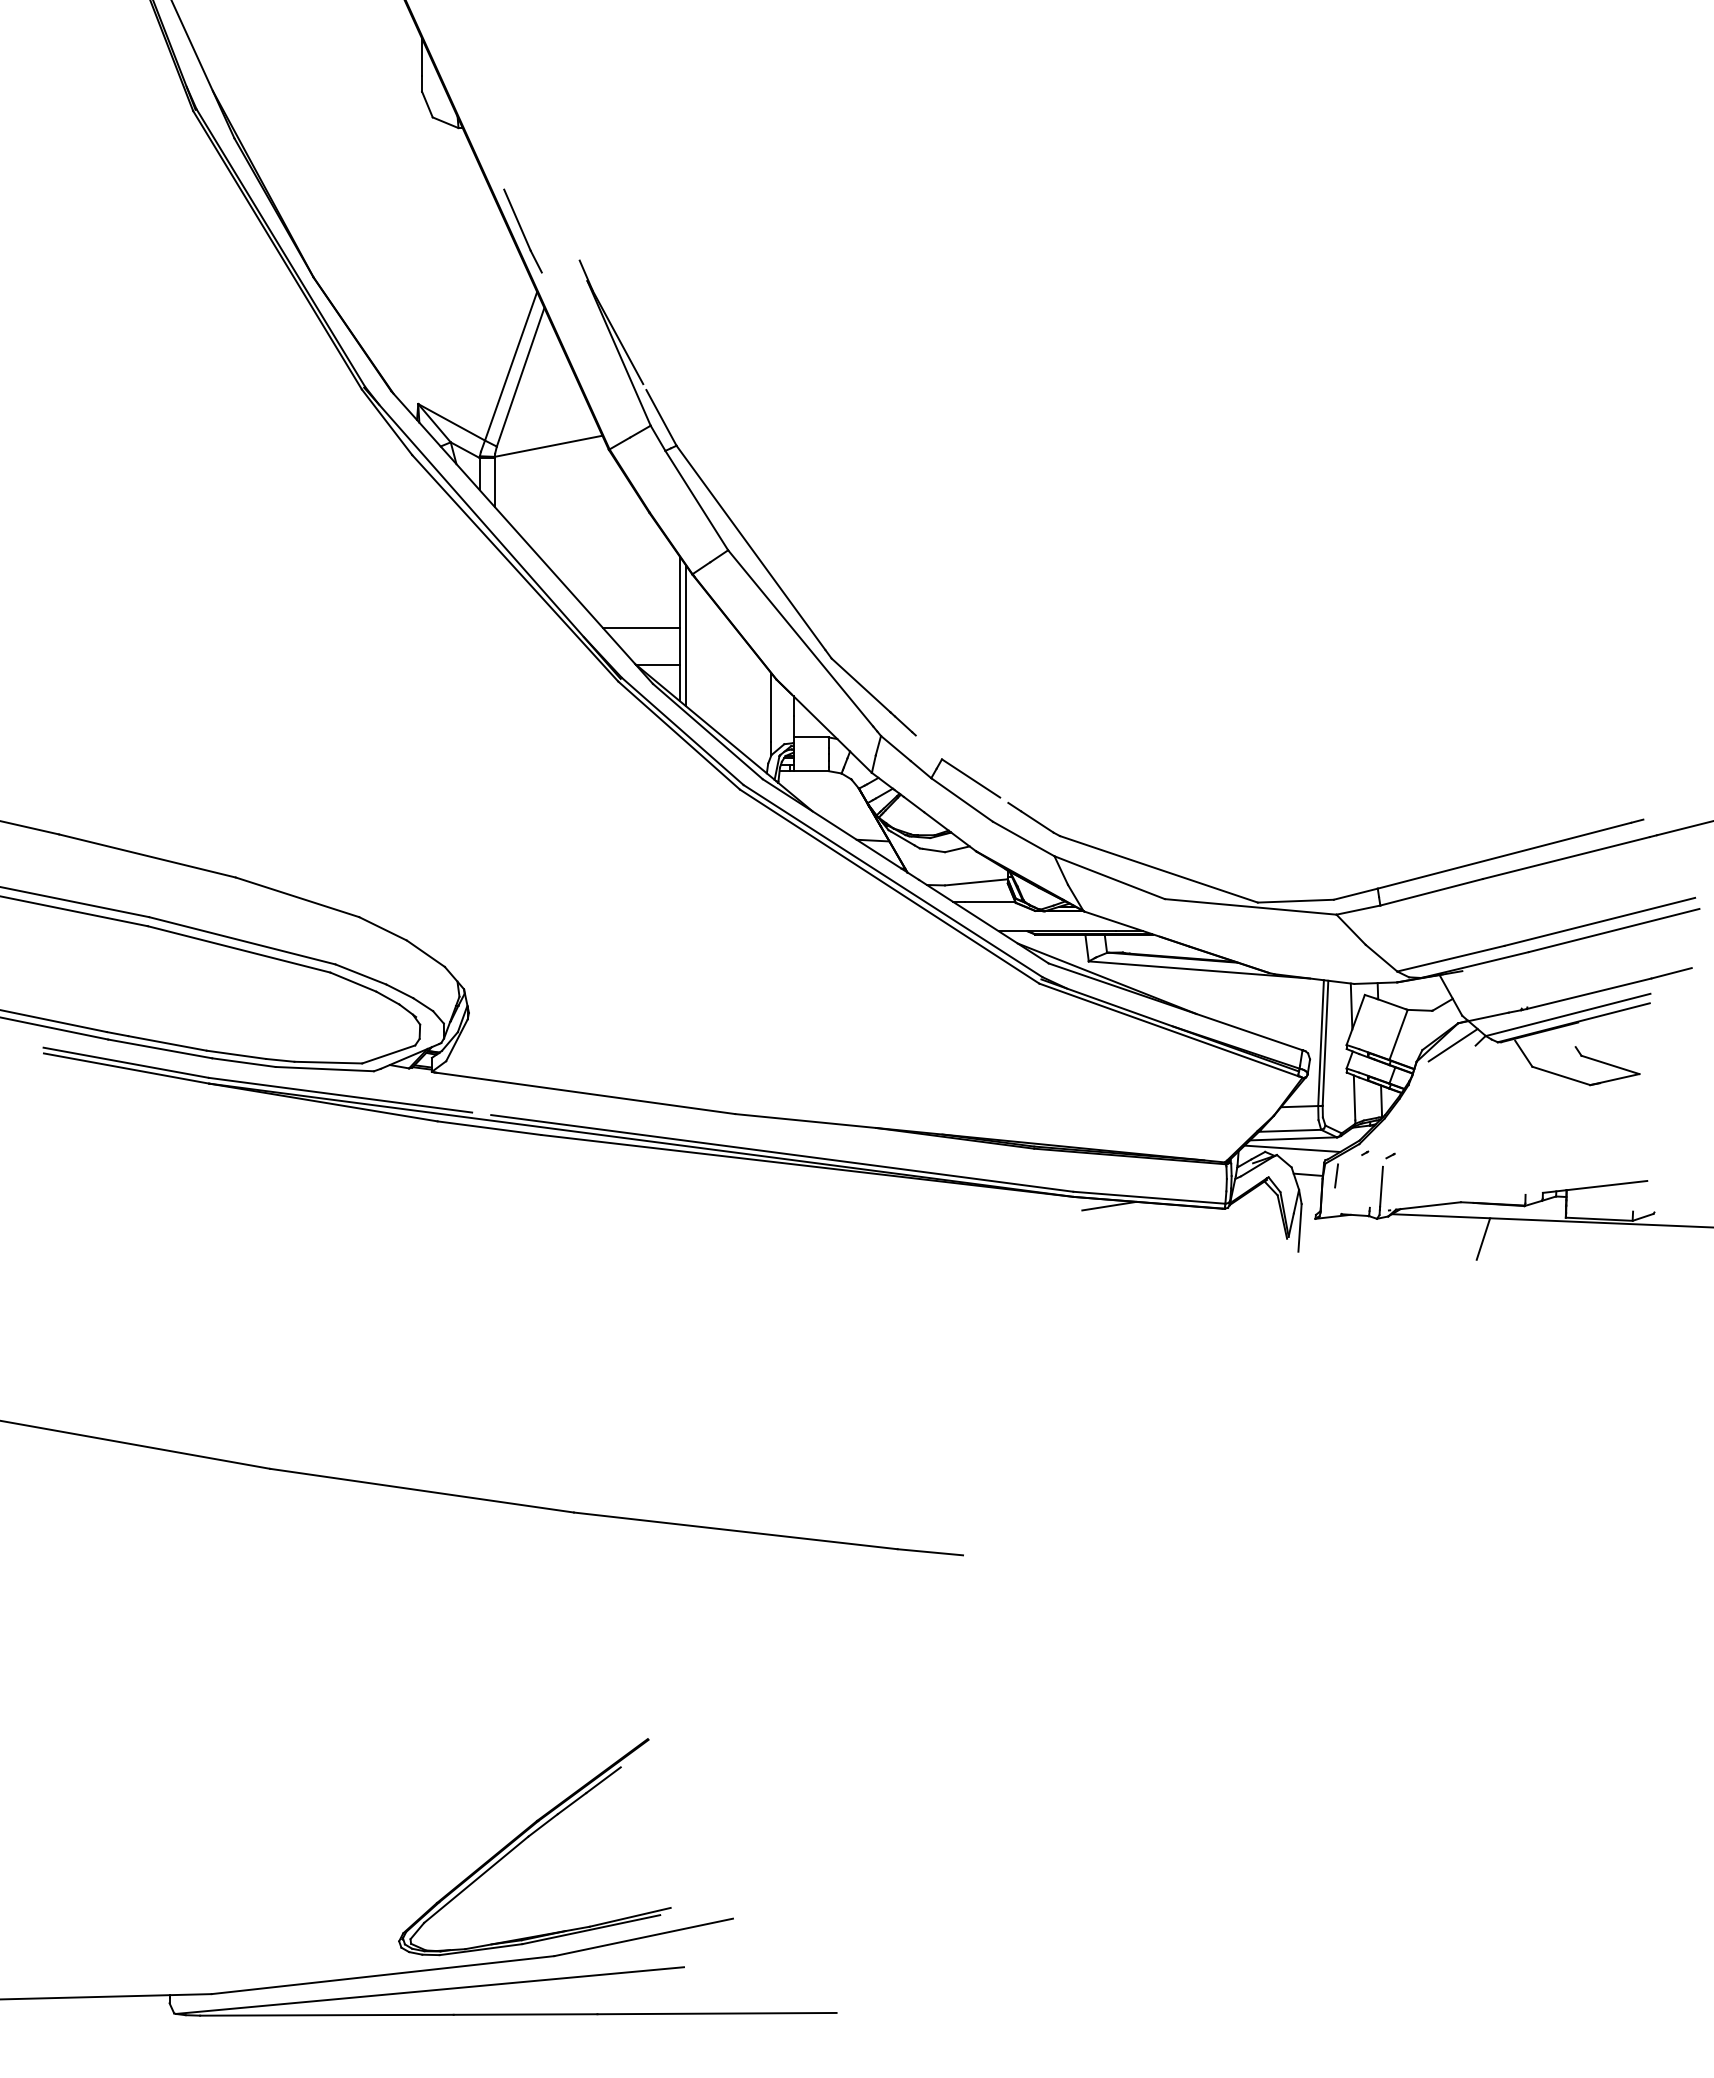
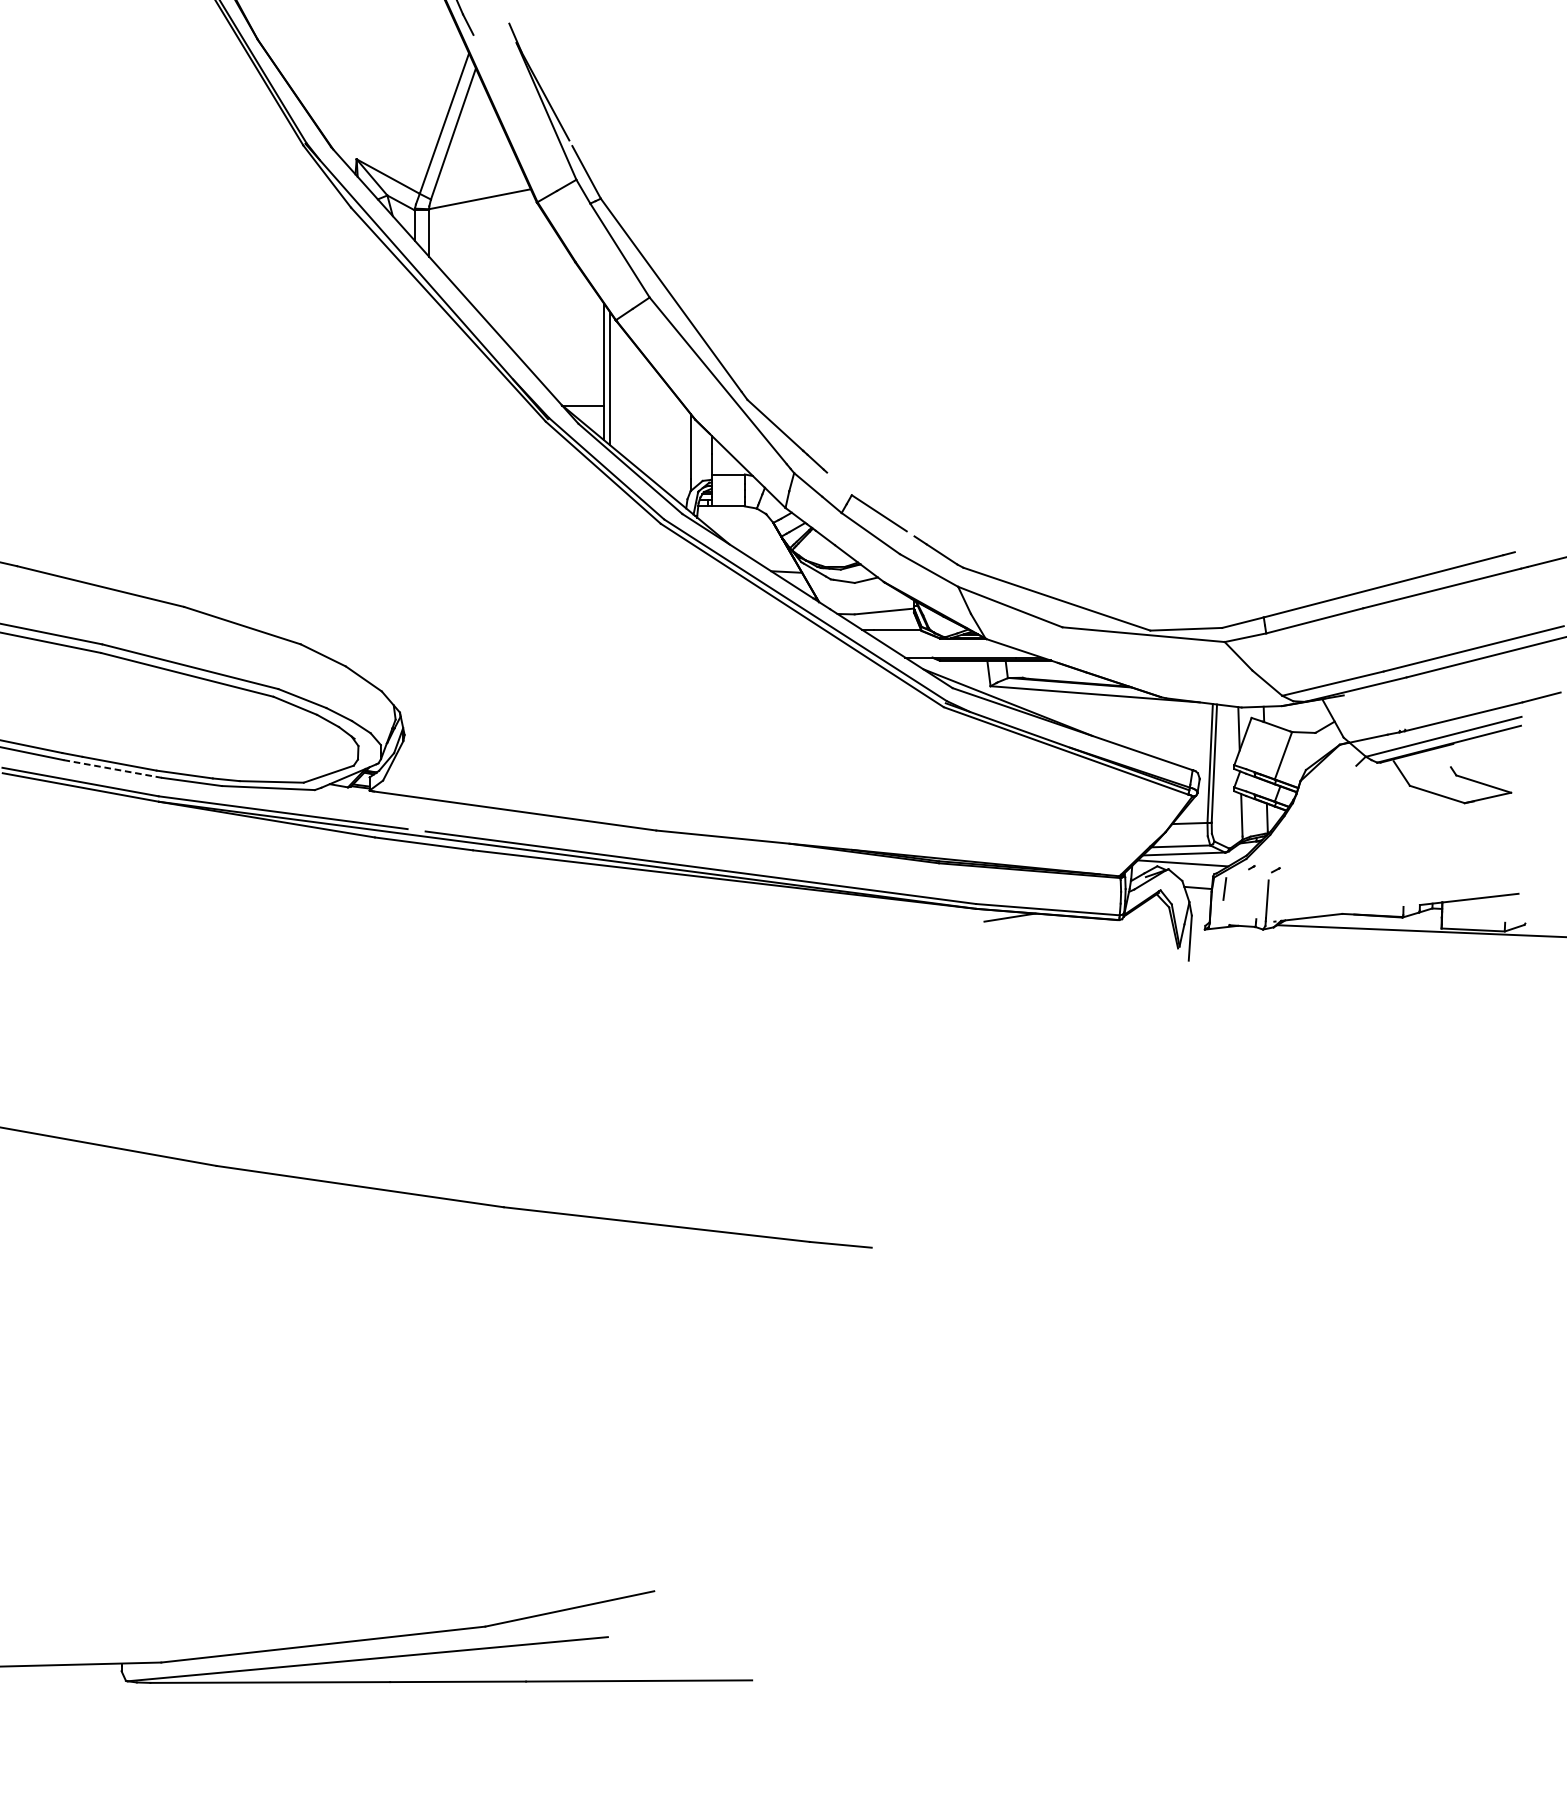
line: (641, 628) -> (567, 371), removed
line: (1452, 1045) -> (1334, 765), removed
line: (160, 1048) -> (112, 768), solid -> dashed
line: (1483, 1238) -> (1363, 948), removed
part: (529, 1837) -> (461, 1514), removed

